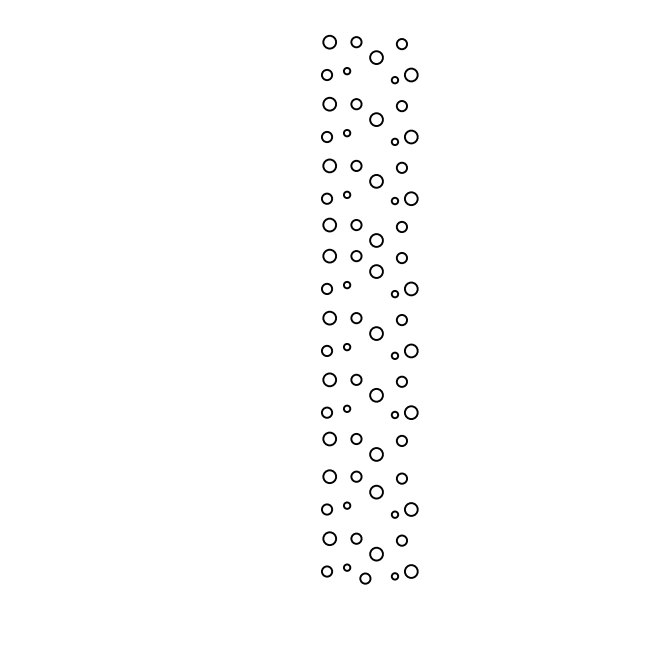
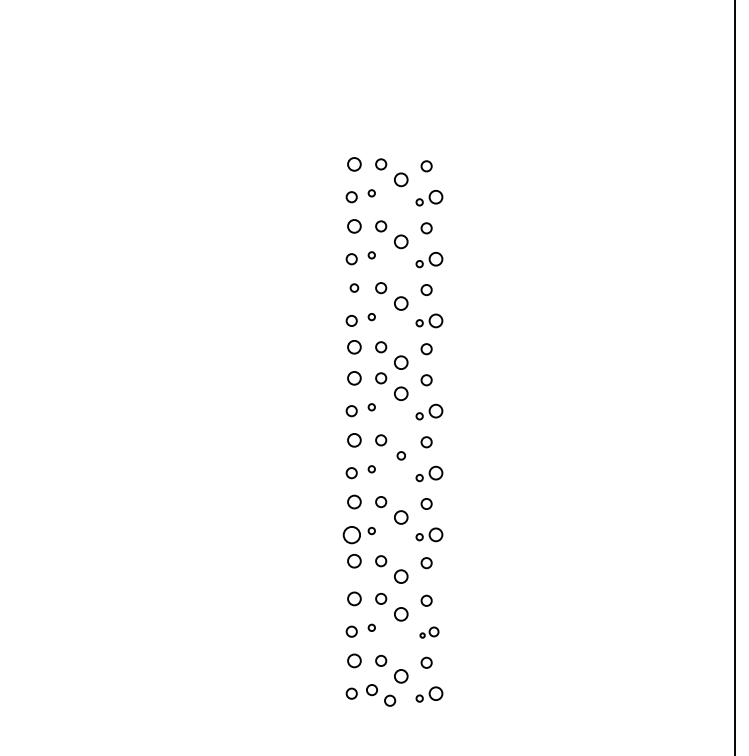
circle: (329, 165) -> (354, 287), size x0.6
circle: (376, 333) -> (401, 455), size x0.6
circle: (326, 412) -> (351, 534), size x1.6
part: (404, 510) -> (429, 632), size x0.7
circle: (346, 567) -> (371, 689), size x1.6

